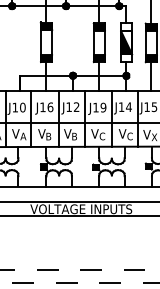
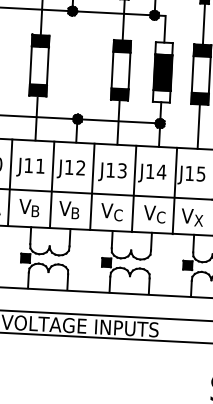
fill: (126, 42) -> (162, 72), added
text: (50, 107) -> (40, 166), J16 -> J11
text: (103, 107) -> (122, 170), J19 -> J13

